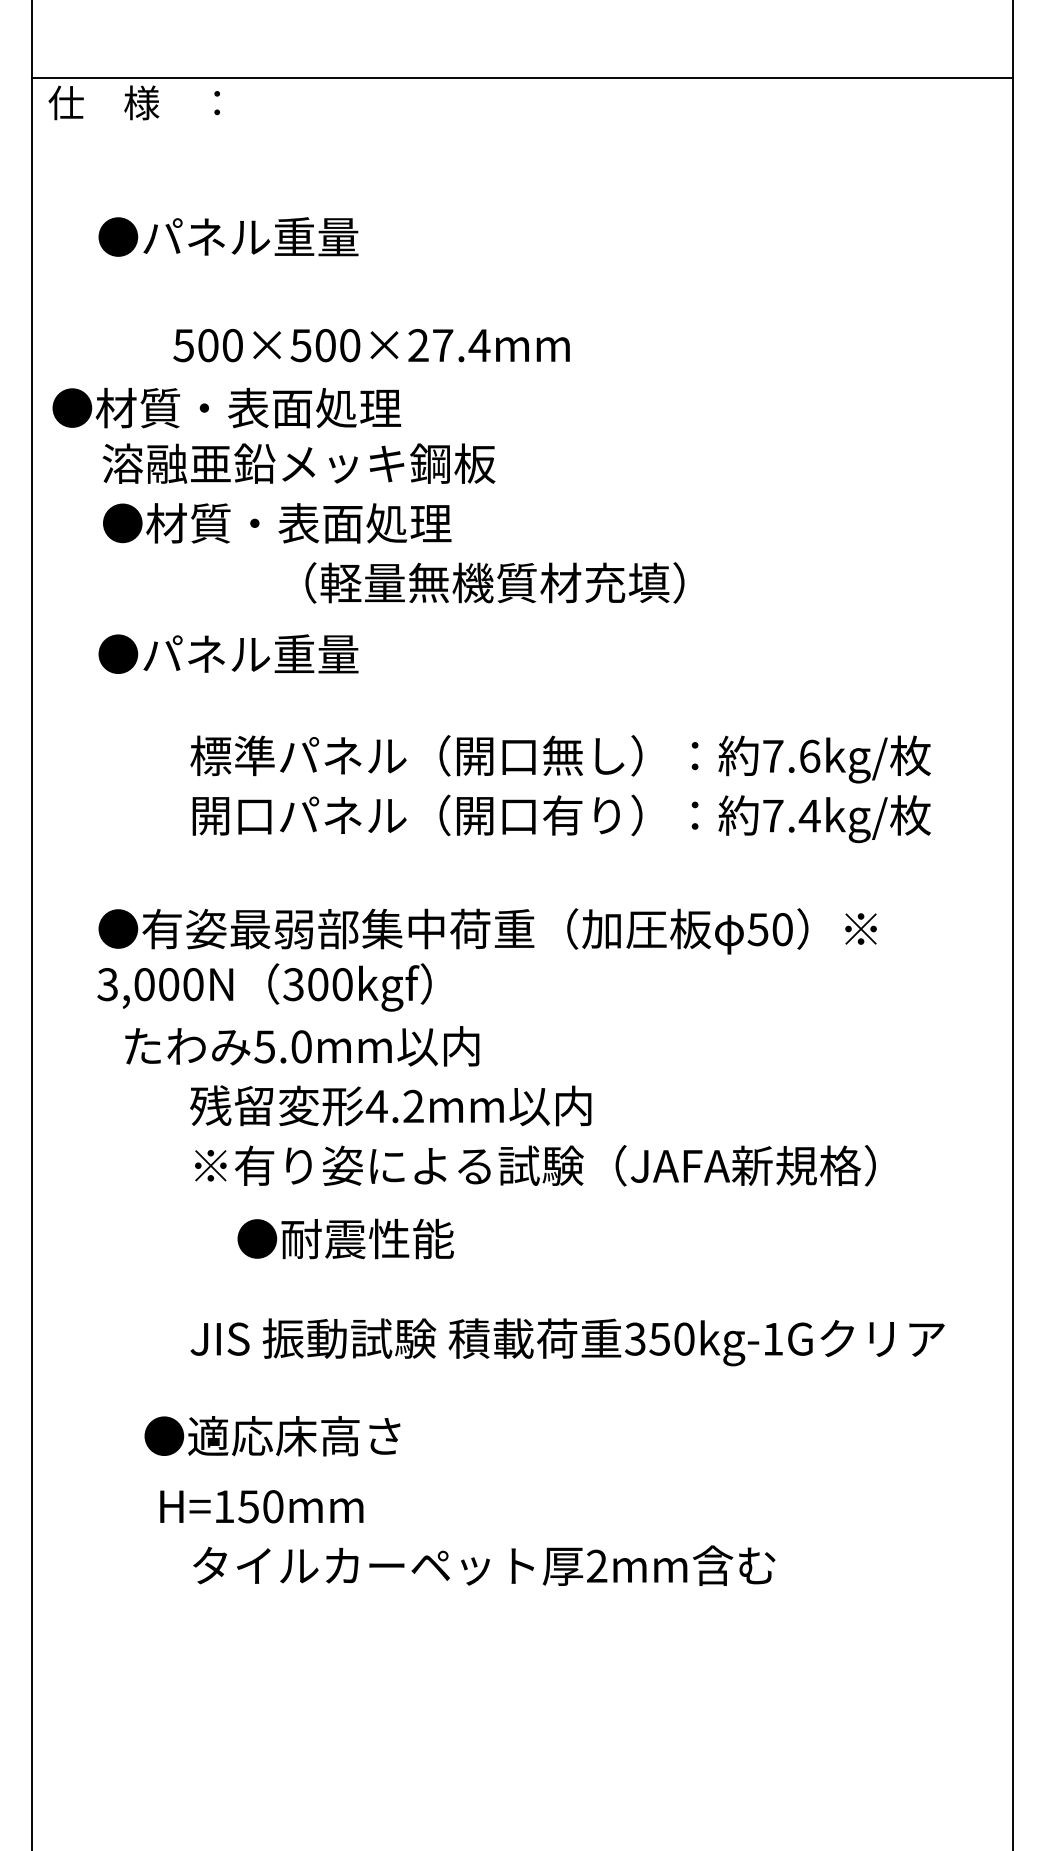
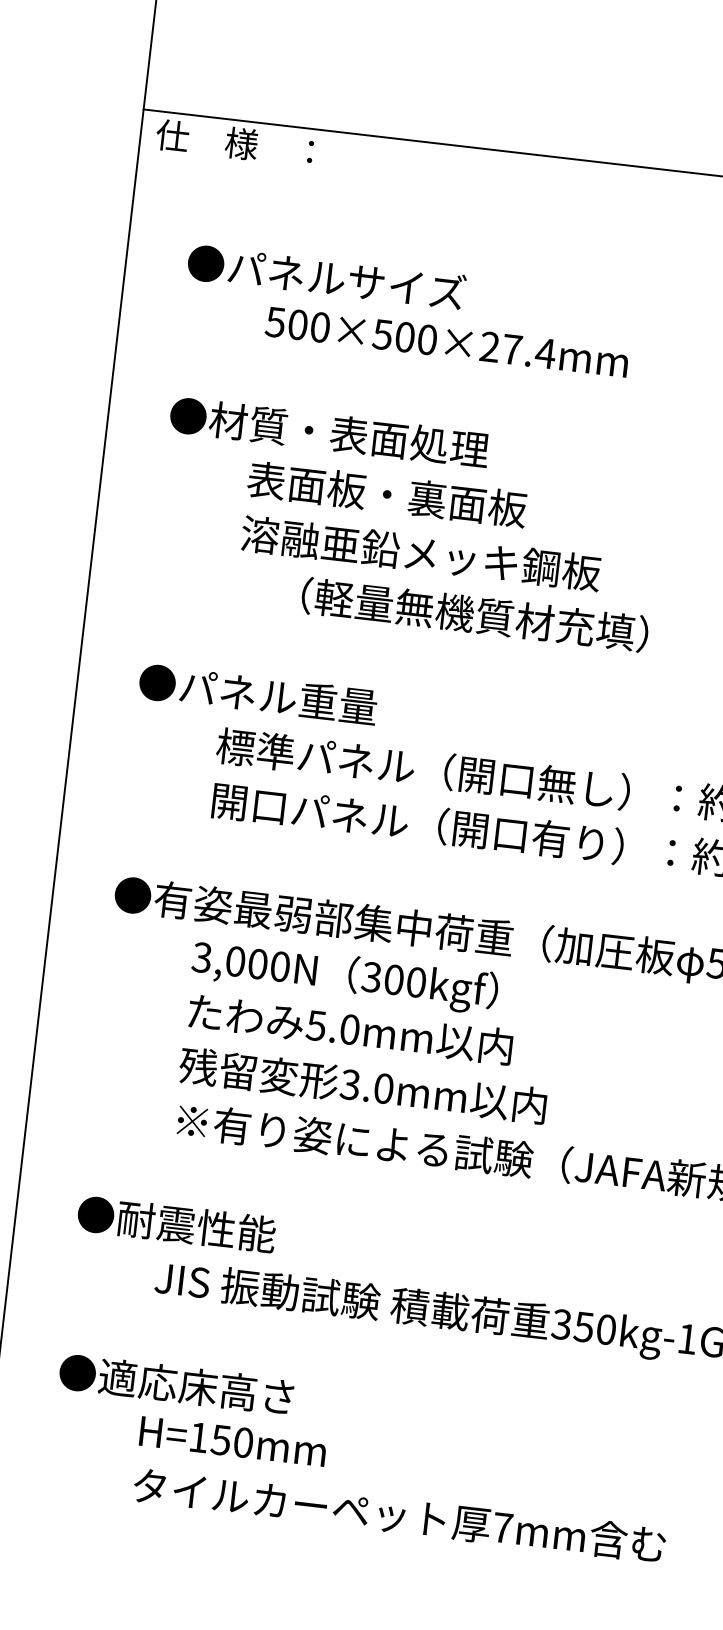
text: (338, 236) -> (407, 286), ●パネル重量 -> ●パネルサイズ
text: (371, 345) -> (446, 342), moved
text: (226, 407) -> (329, 432), moved
text: (276, 463) -> (326, 487), 溶融亜鉛メッキ鋼板 -> 表面板・裏面板
text: (343, 523) -> (381, 549), ●材質・表面処理 -> 溶融亜鉛メッキ鋼板
text: (494, 582) -> (474, 614), moved
text: (228, 653) -> (258, 693), moved
text: (264, 987) -> (344, 976), moved
text: (302, 1046) -> (350, 1029), moved
text: (394, 1106) -> (366, 1086), 4.2mm -> 3.0mm
text: (345, 1238) -> (176, 1223), moved
text: (272, 1436) -> (176, 1384), moved
text: (261, 1506) -> (232, 1441), moved
text: (597, 1565) -> (503, 1527), 2mm -> 7mm

